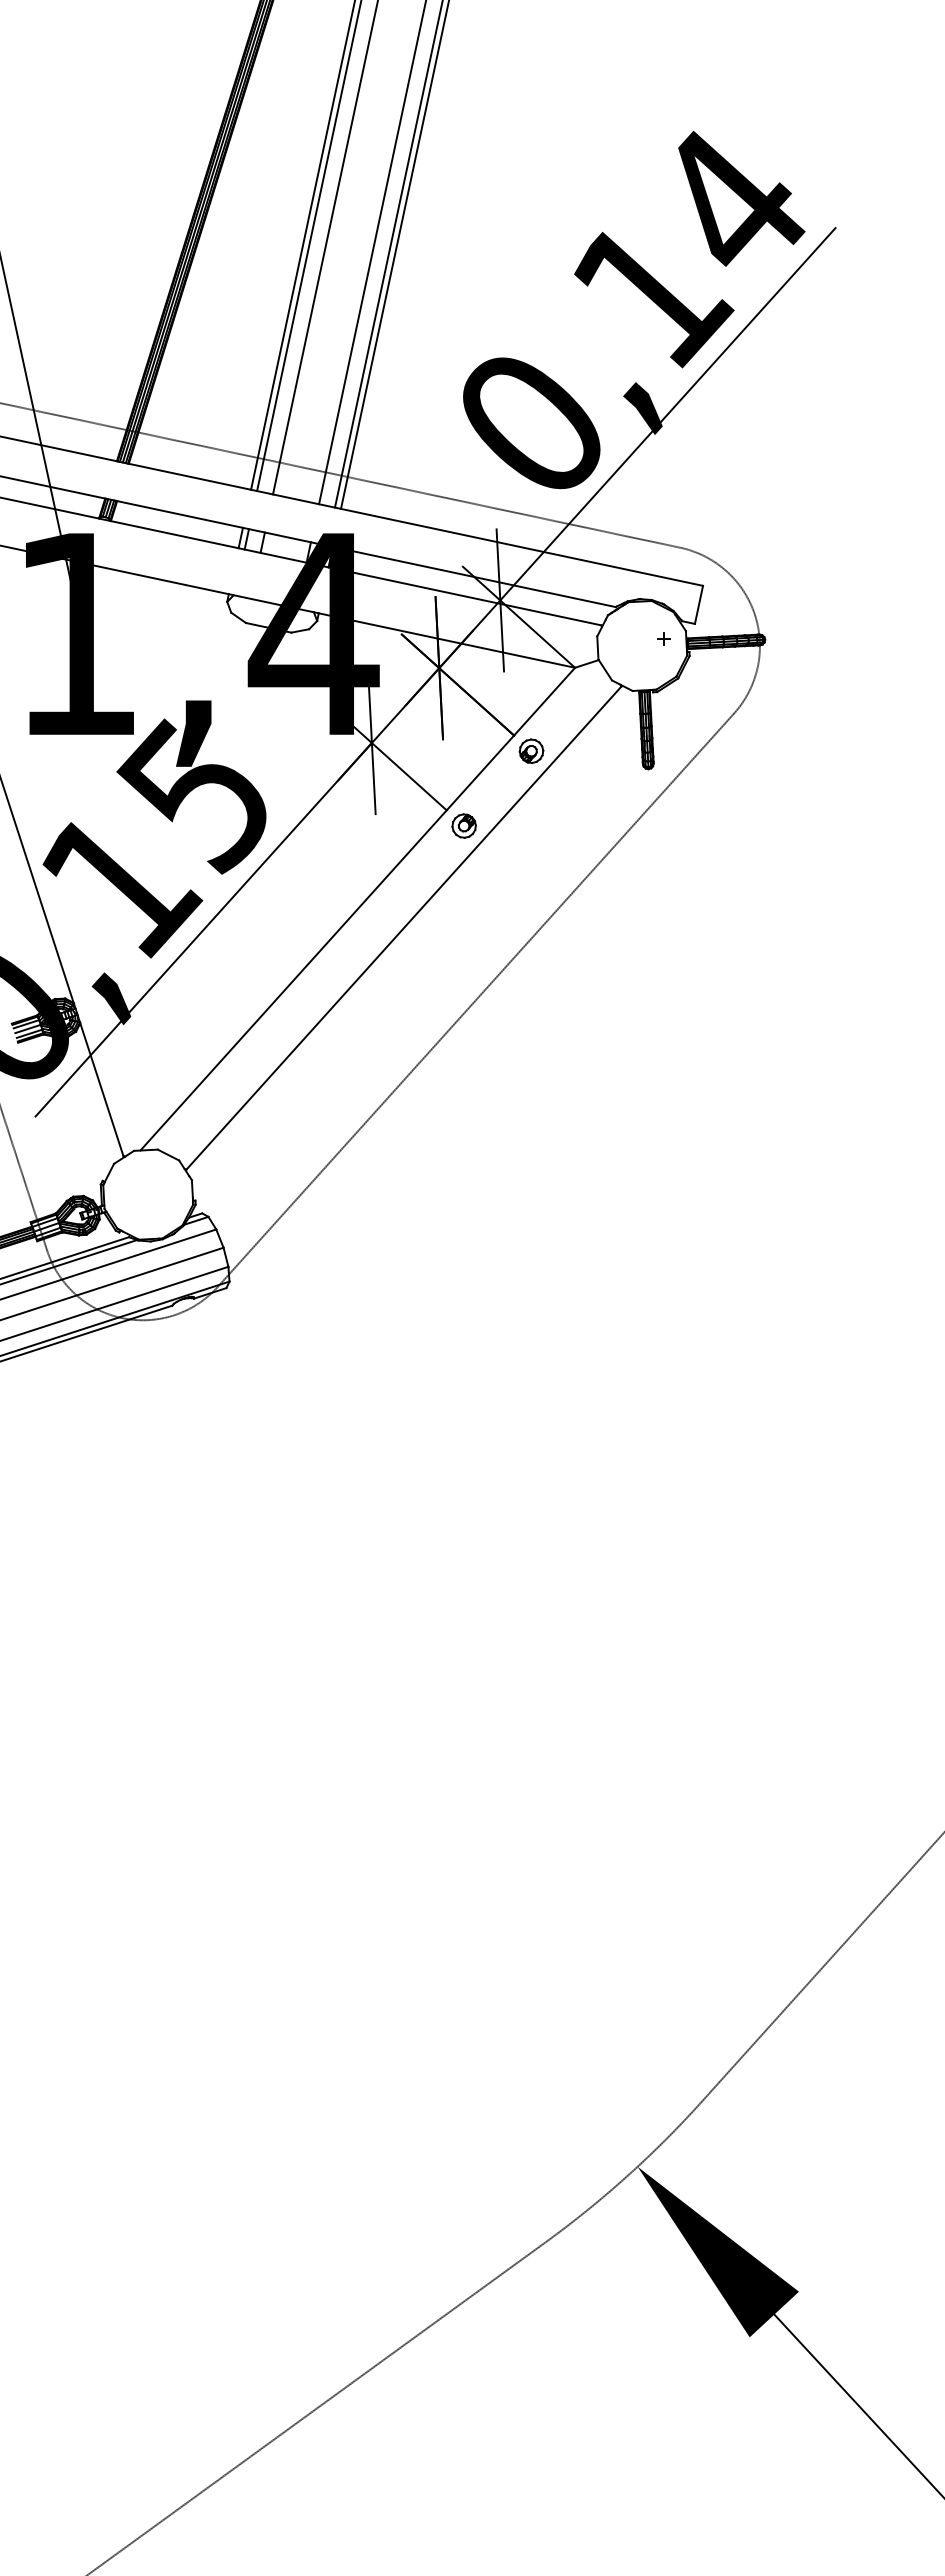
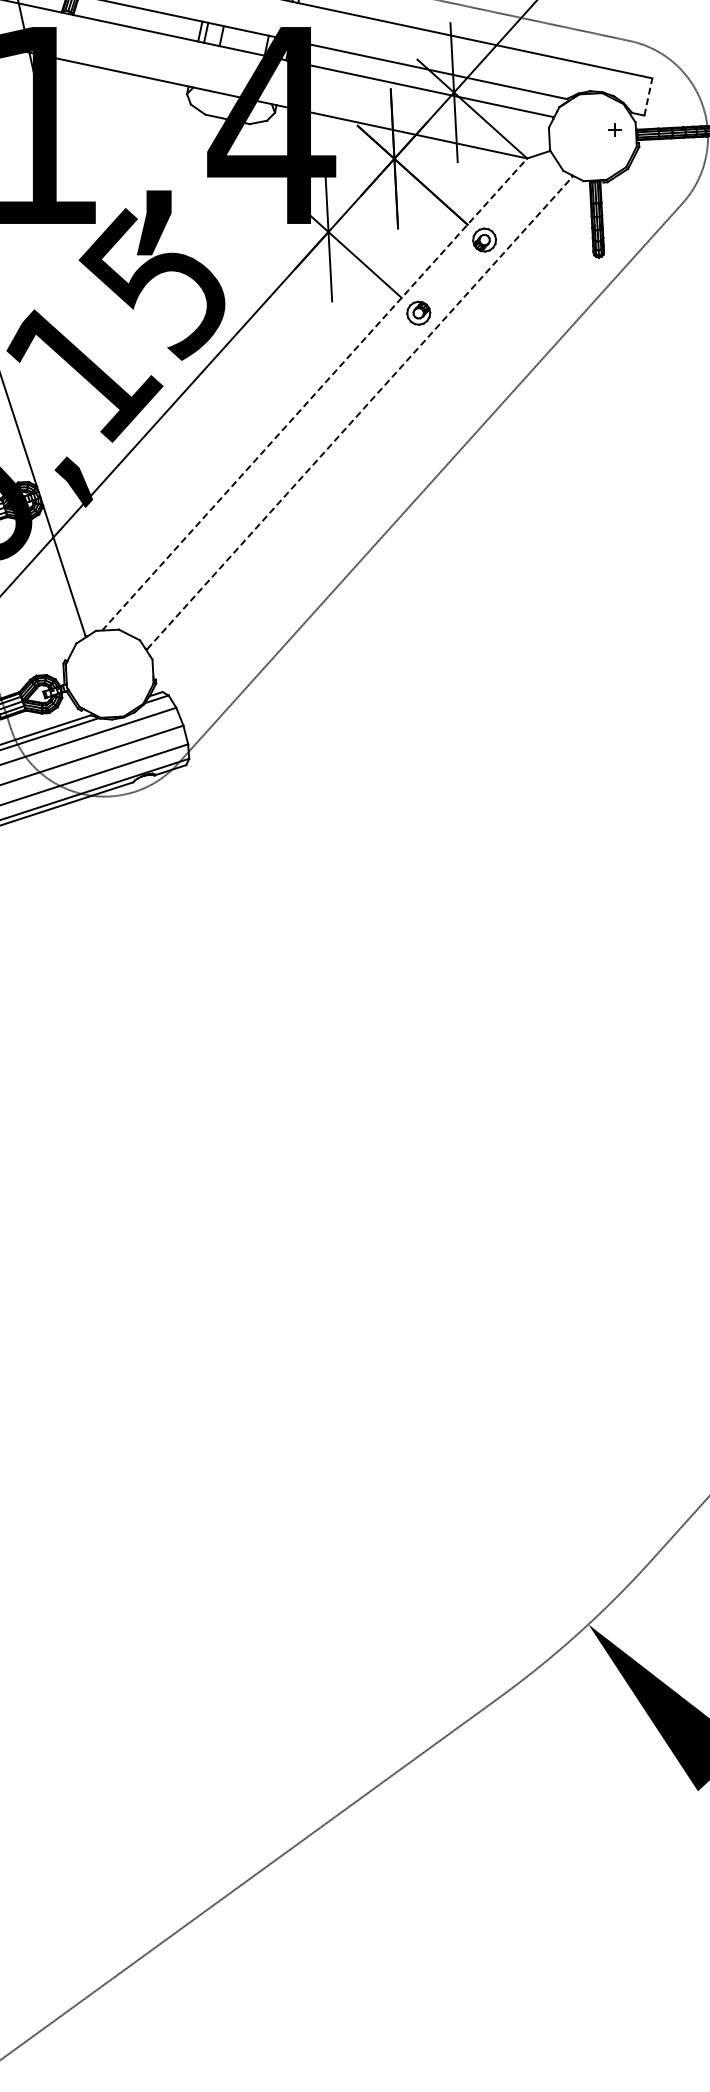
line: (699, 604) -> (648, 96), solid -> dashed
line: (357, 909) -> (314, 394), solid -> dashed
line: (403, 928) -> (359, 413), solid -> dashed

